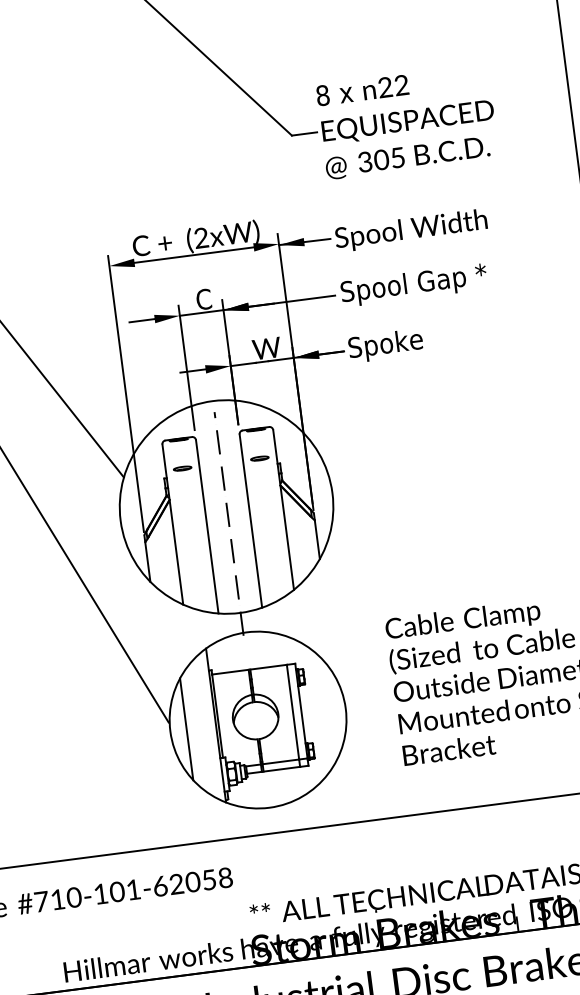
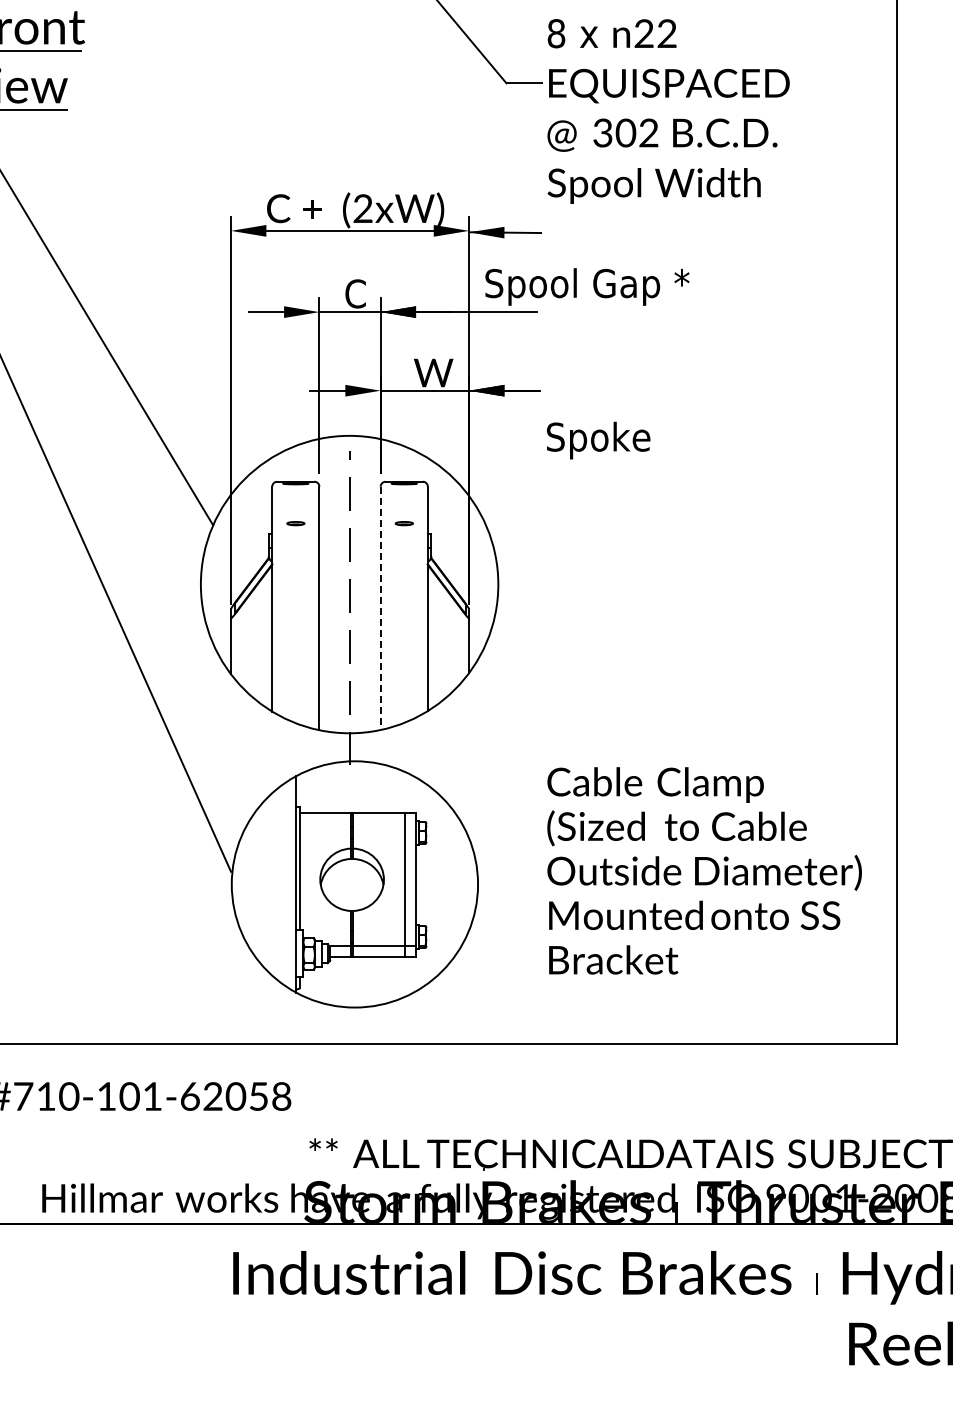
text: (397, 157) -> (648, 132), 305 -> 302
text: (410, 230) -> (653, 185), moved
text: (414, 284) -> (587, 286), moved
text: (385, 345) -> (598, 440), moved
part: (260, 458) -> (404, 523), size x0.7
part: (182, 468) -> (295, 523), size x0.7
line: (250, 521) -> (380, 608), solid -> dashed
line: (186, 728) -> (254, 883), removed

